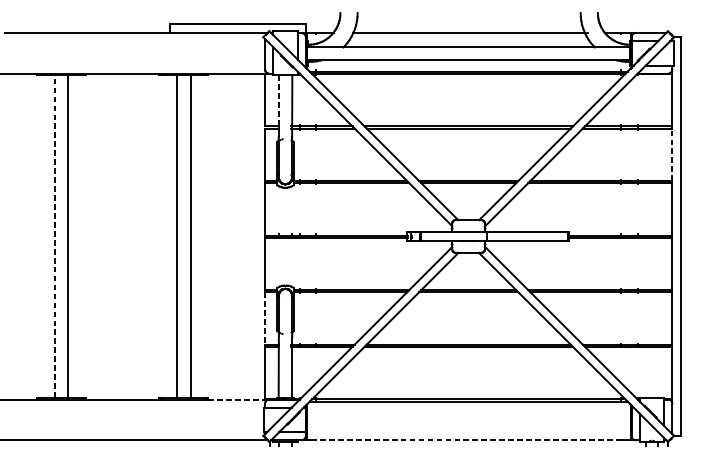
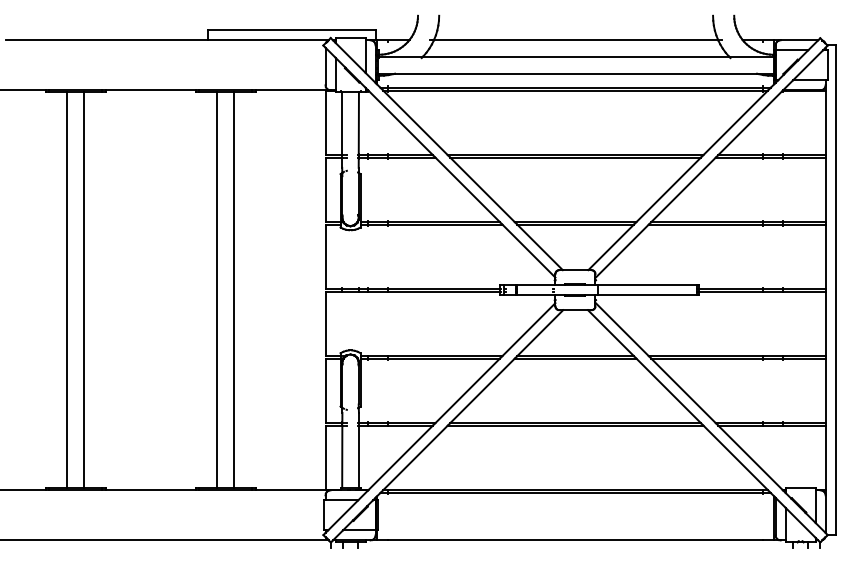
line: (278, 101) -> (342, 124), dashed -> solid
line: (672, 154) -> (825, 189), dashed -> solid
line: (55, 235) -> (67, 289), dashed -> solid
line: (265, 318) -> (325, 391), dashed -> solid
line: (239, 399) -> (293, 490), dashed -> solid
line: (468, 440) -> (575, 540), dashed -> solid

